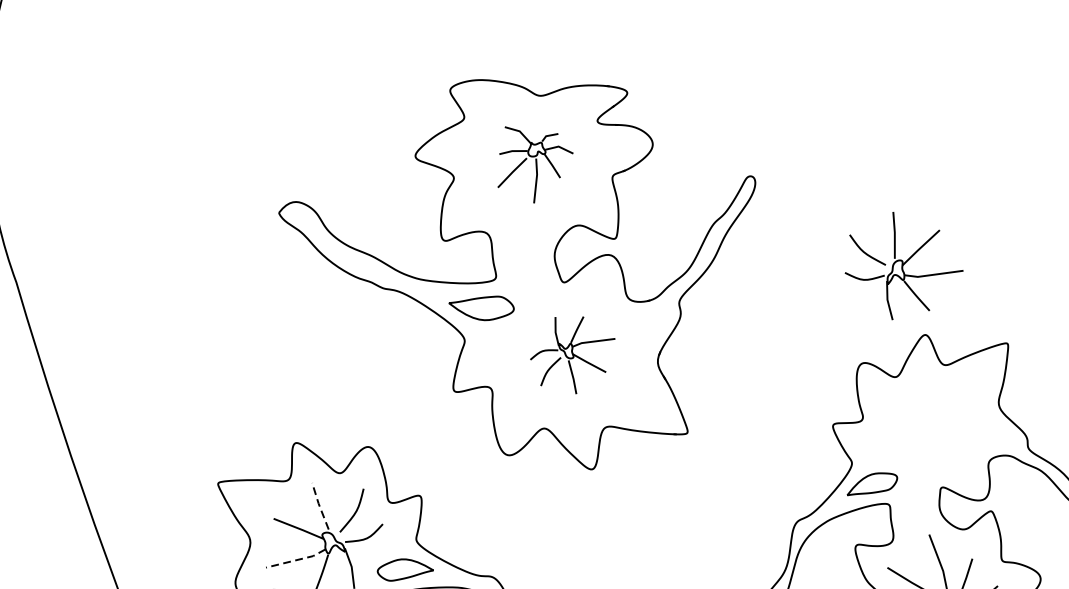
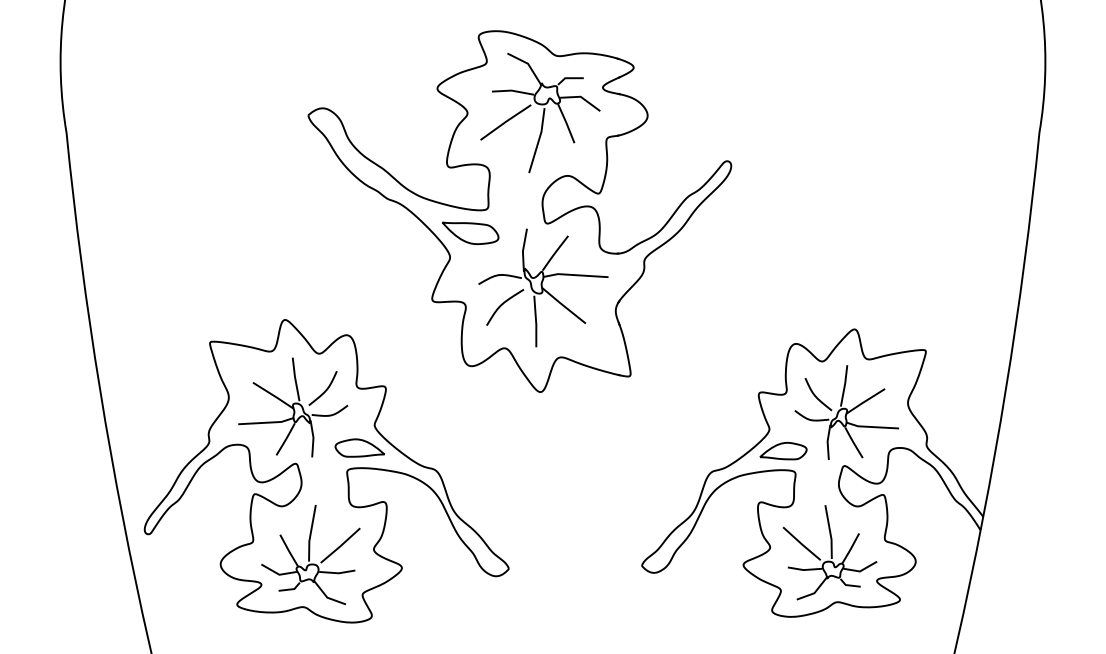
part: (534, 162) -> (540, 113), size x1.67
part: (902, 264) -> (846, 412), moved
part: (573, 353) -> (543, 287), size x1.67
line: (319, 505) -> (295, 378), dashed -> solid
line: (296, 559) -> (266, 422), dashed -> solid

